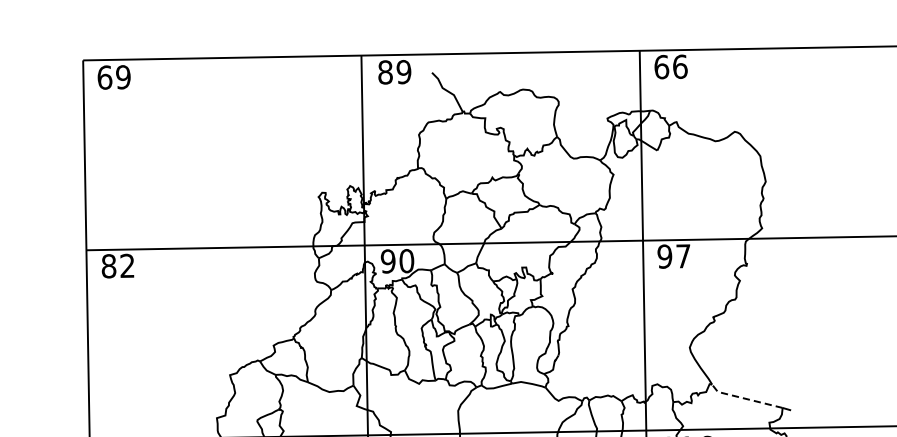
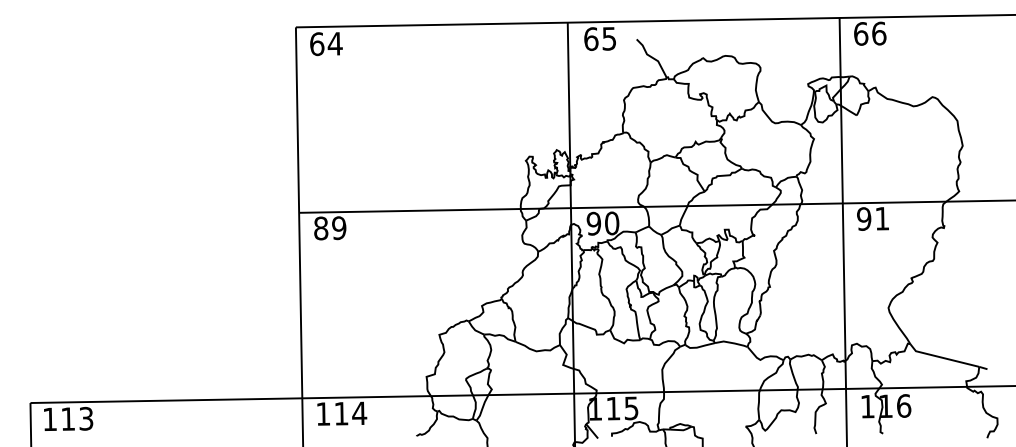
text: (394, 71) -> (600, 38), 89 -> 65
text: (122, 76) -> (334, 43), 69 -> 64
text: (682, 256) -> (881, 218), 97 -> 91
text: (127, 266) -> (339, 228), 82 -> 89
line: (744, 398) -> (941, 357), dashed -> solid

